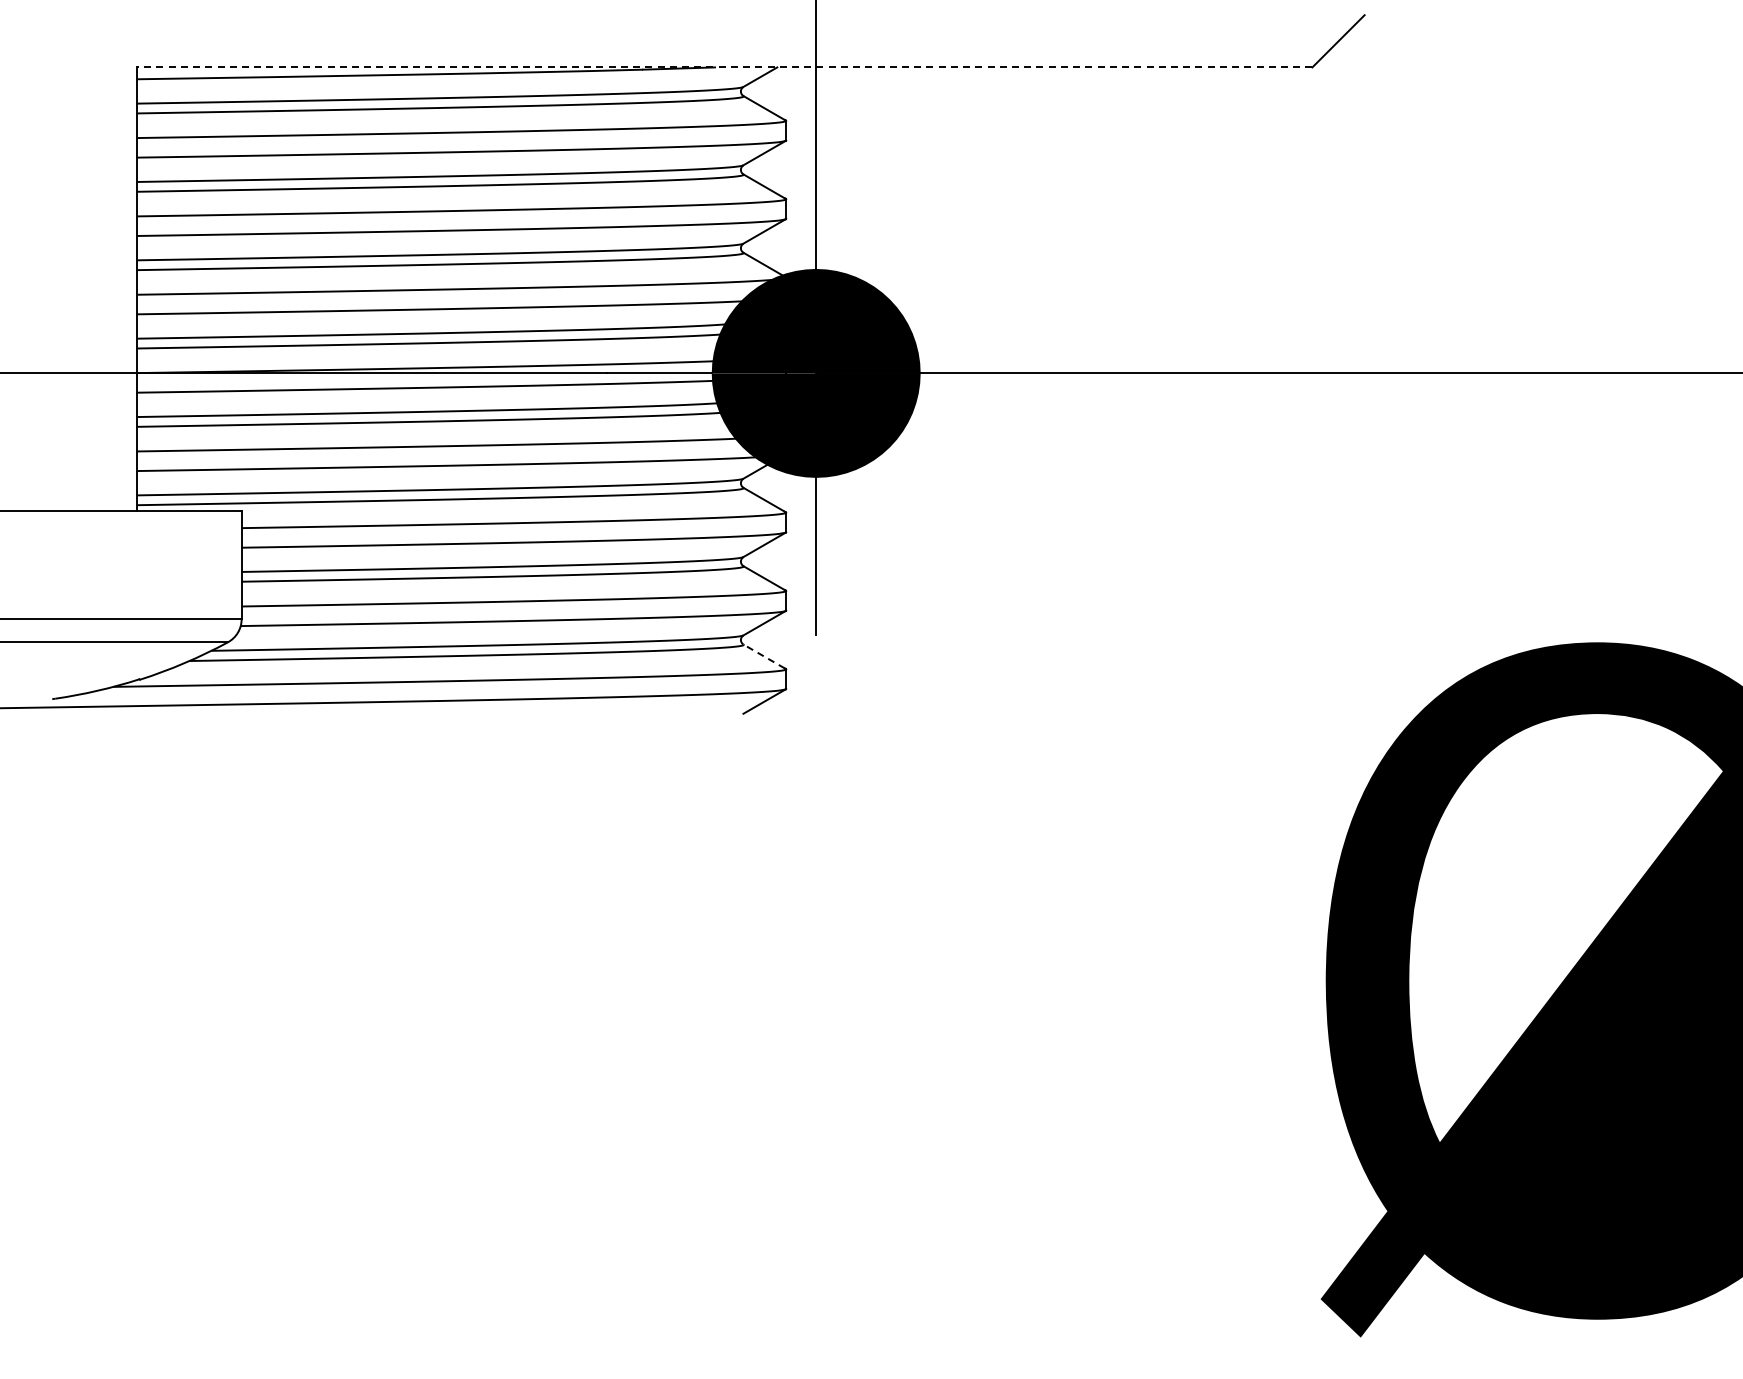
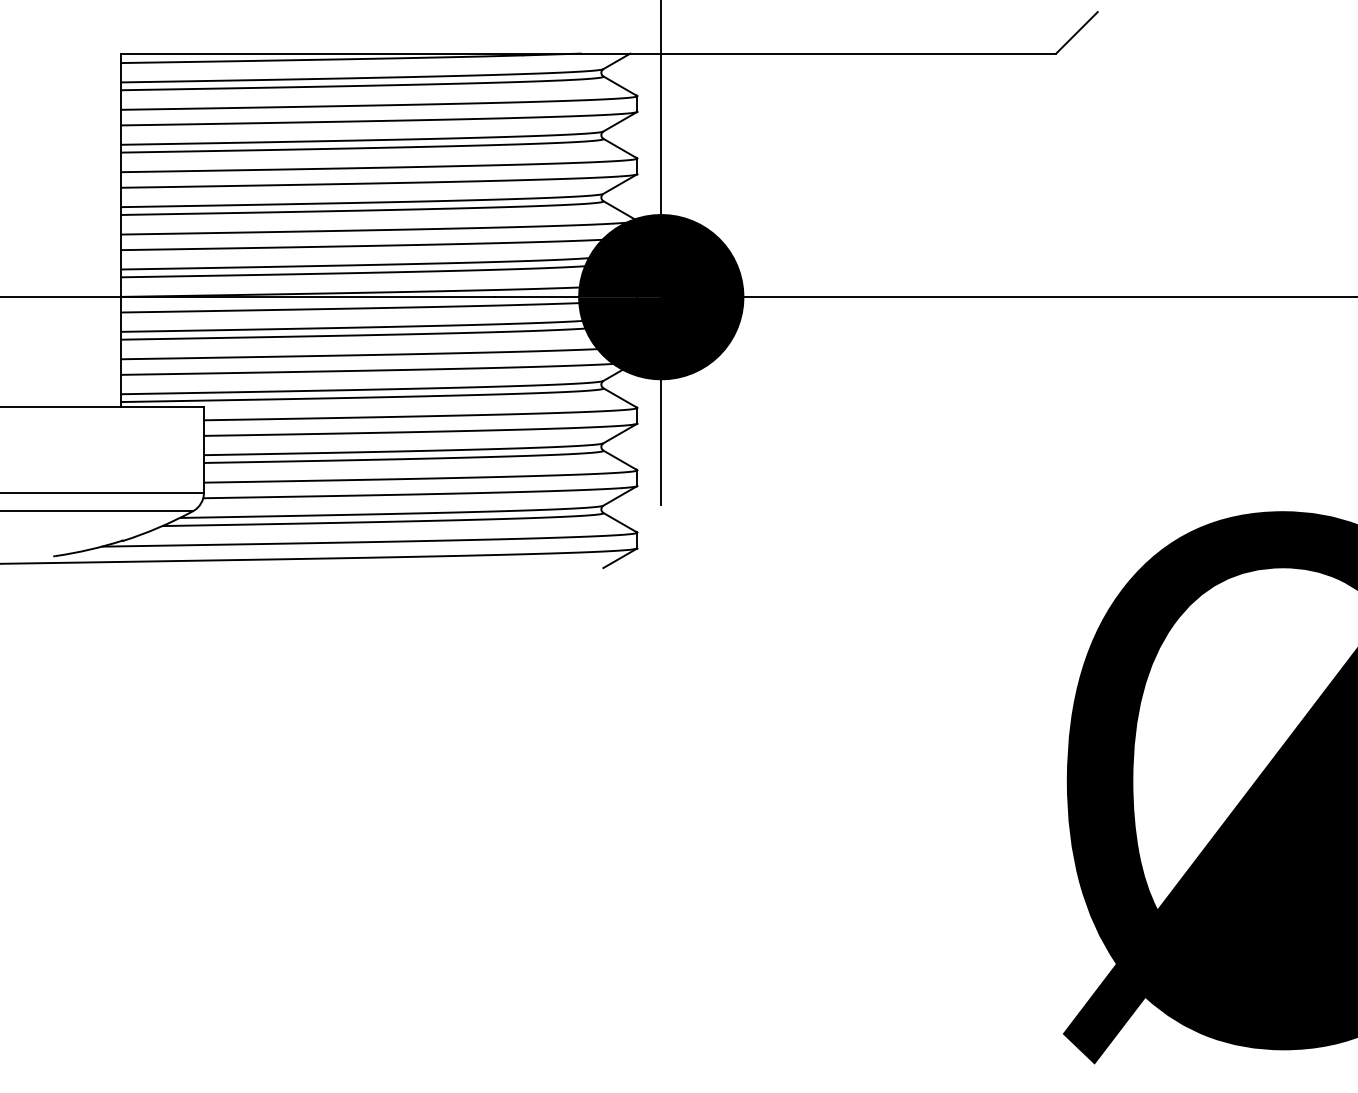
line: (724, 67) -> (588, 53), dashed -> solid
line: (764, 656) -> (620, 522), dashed -> solid

